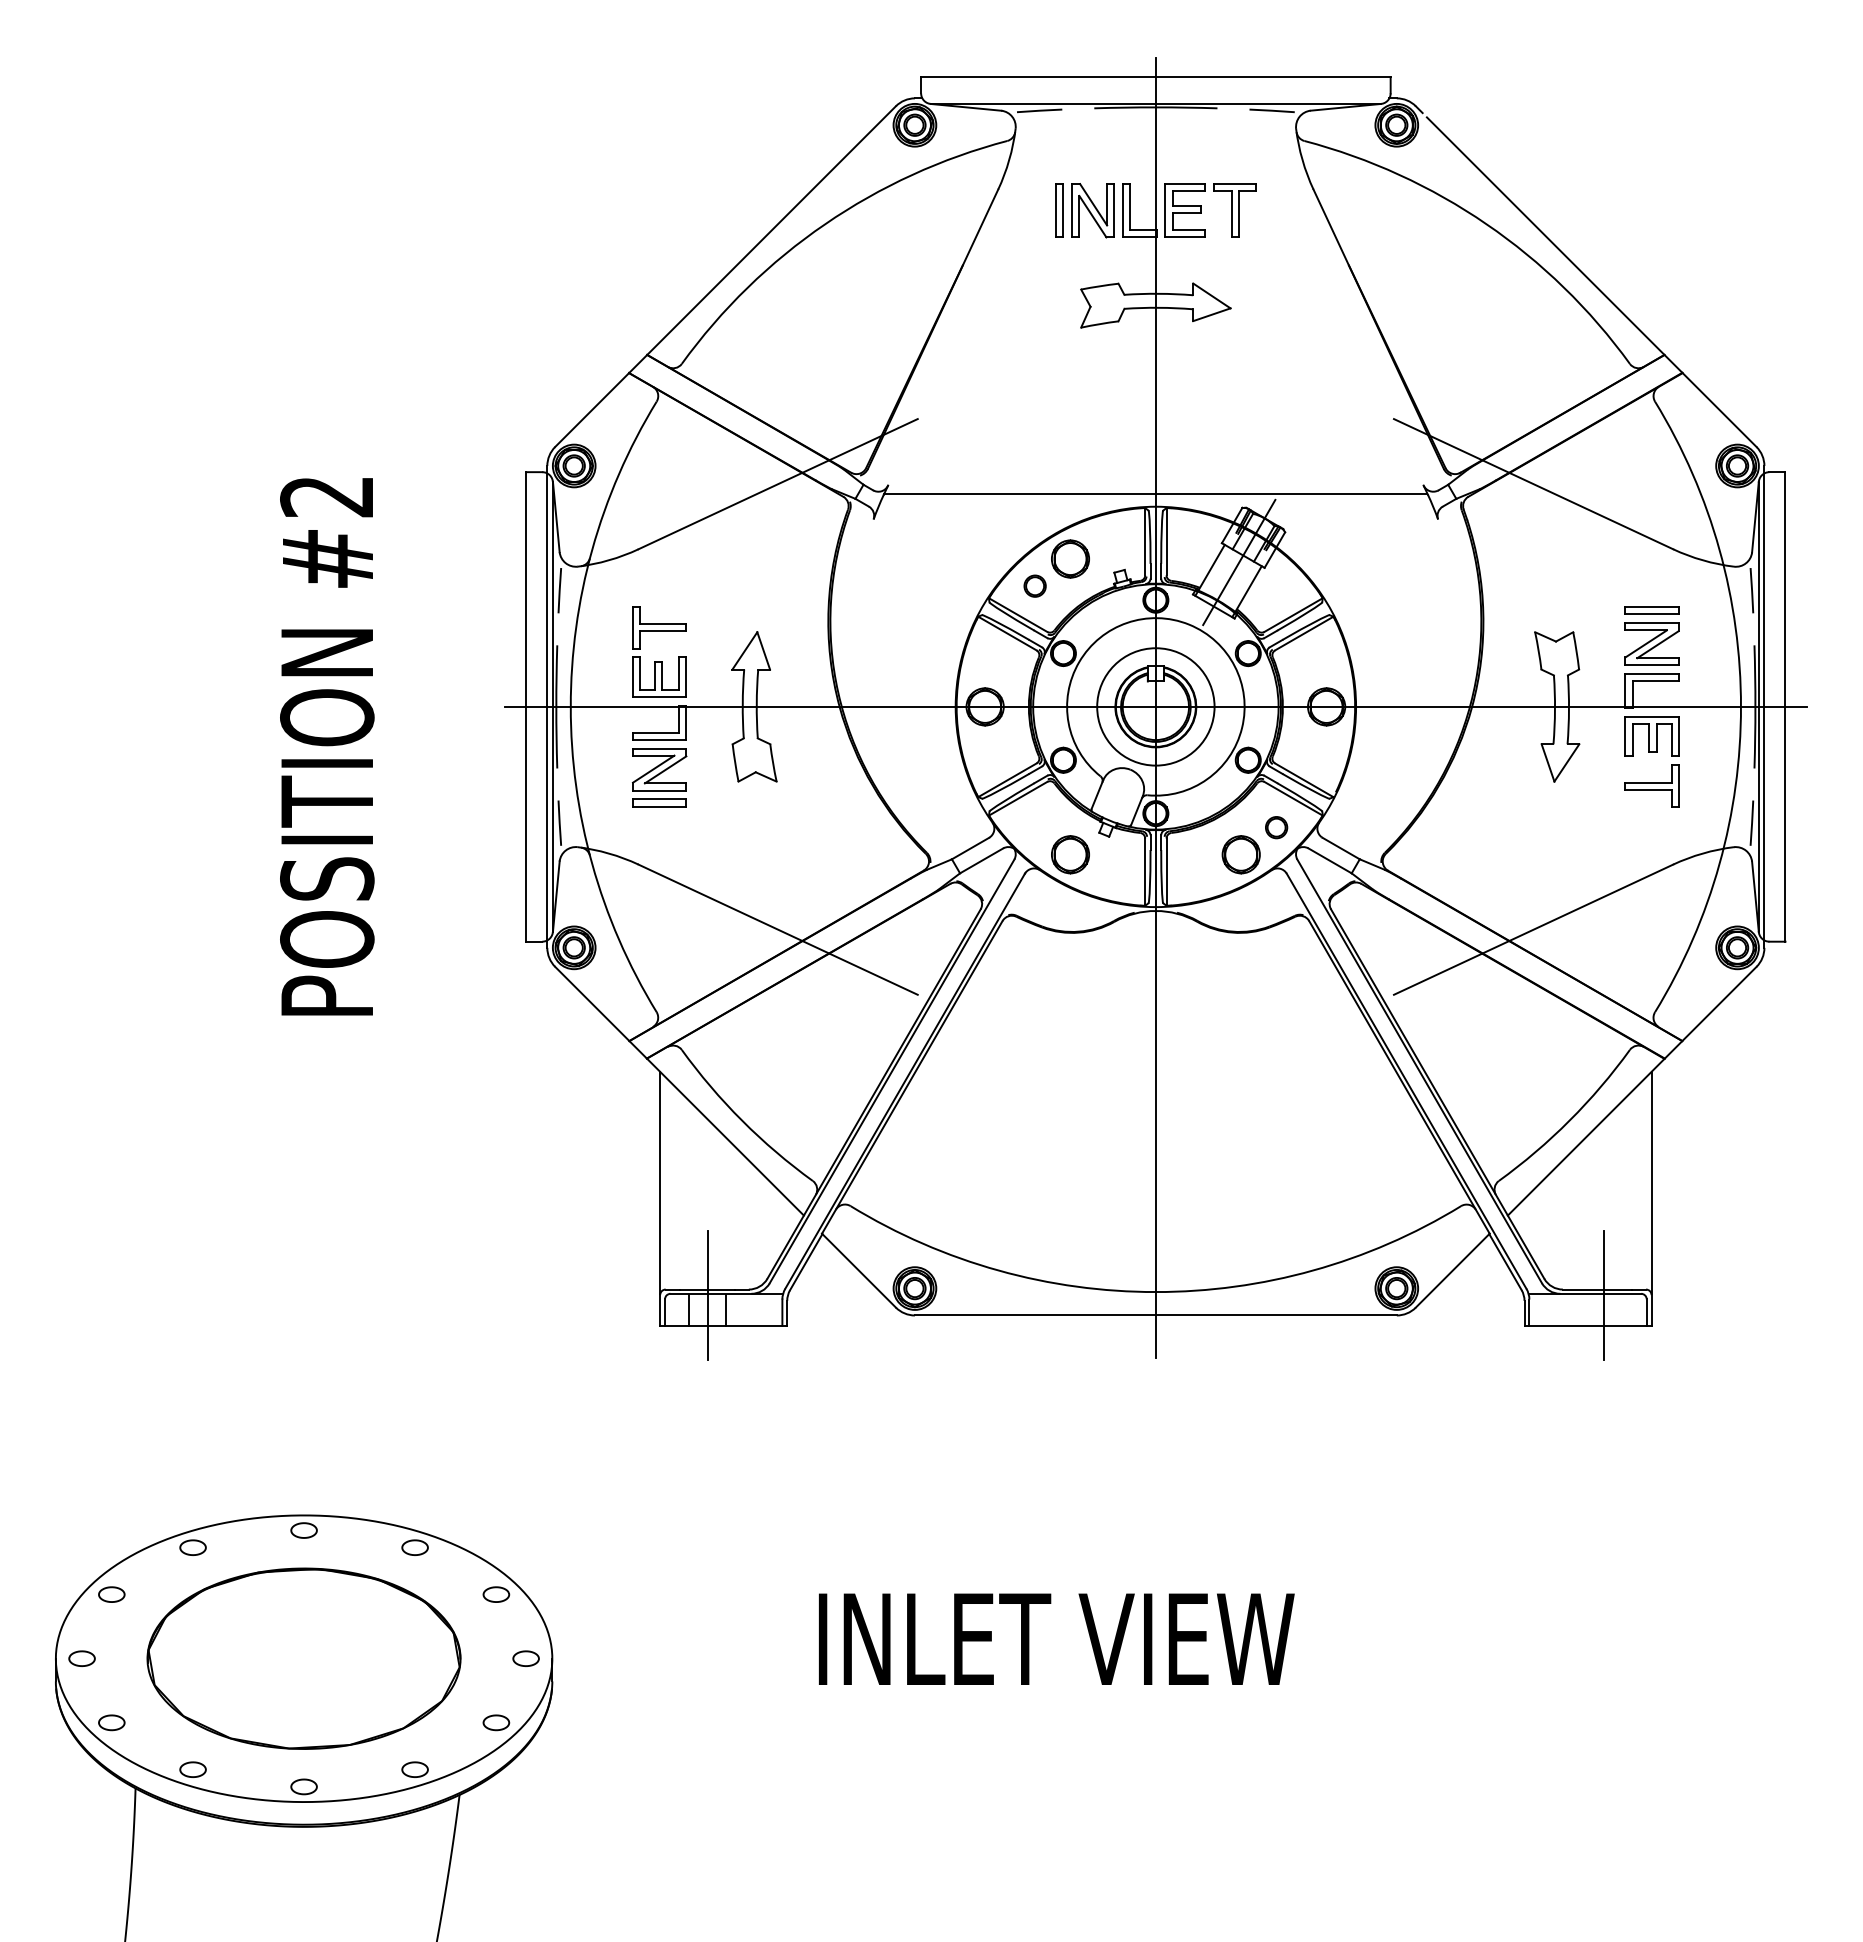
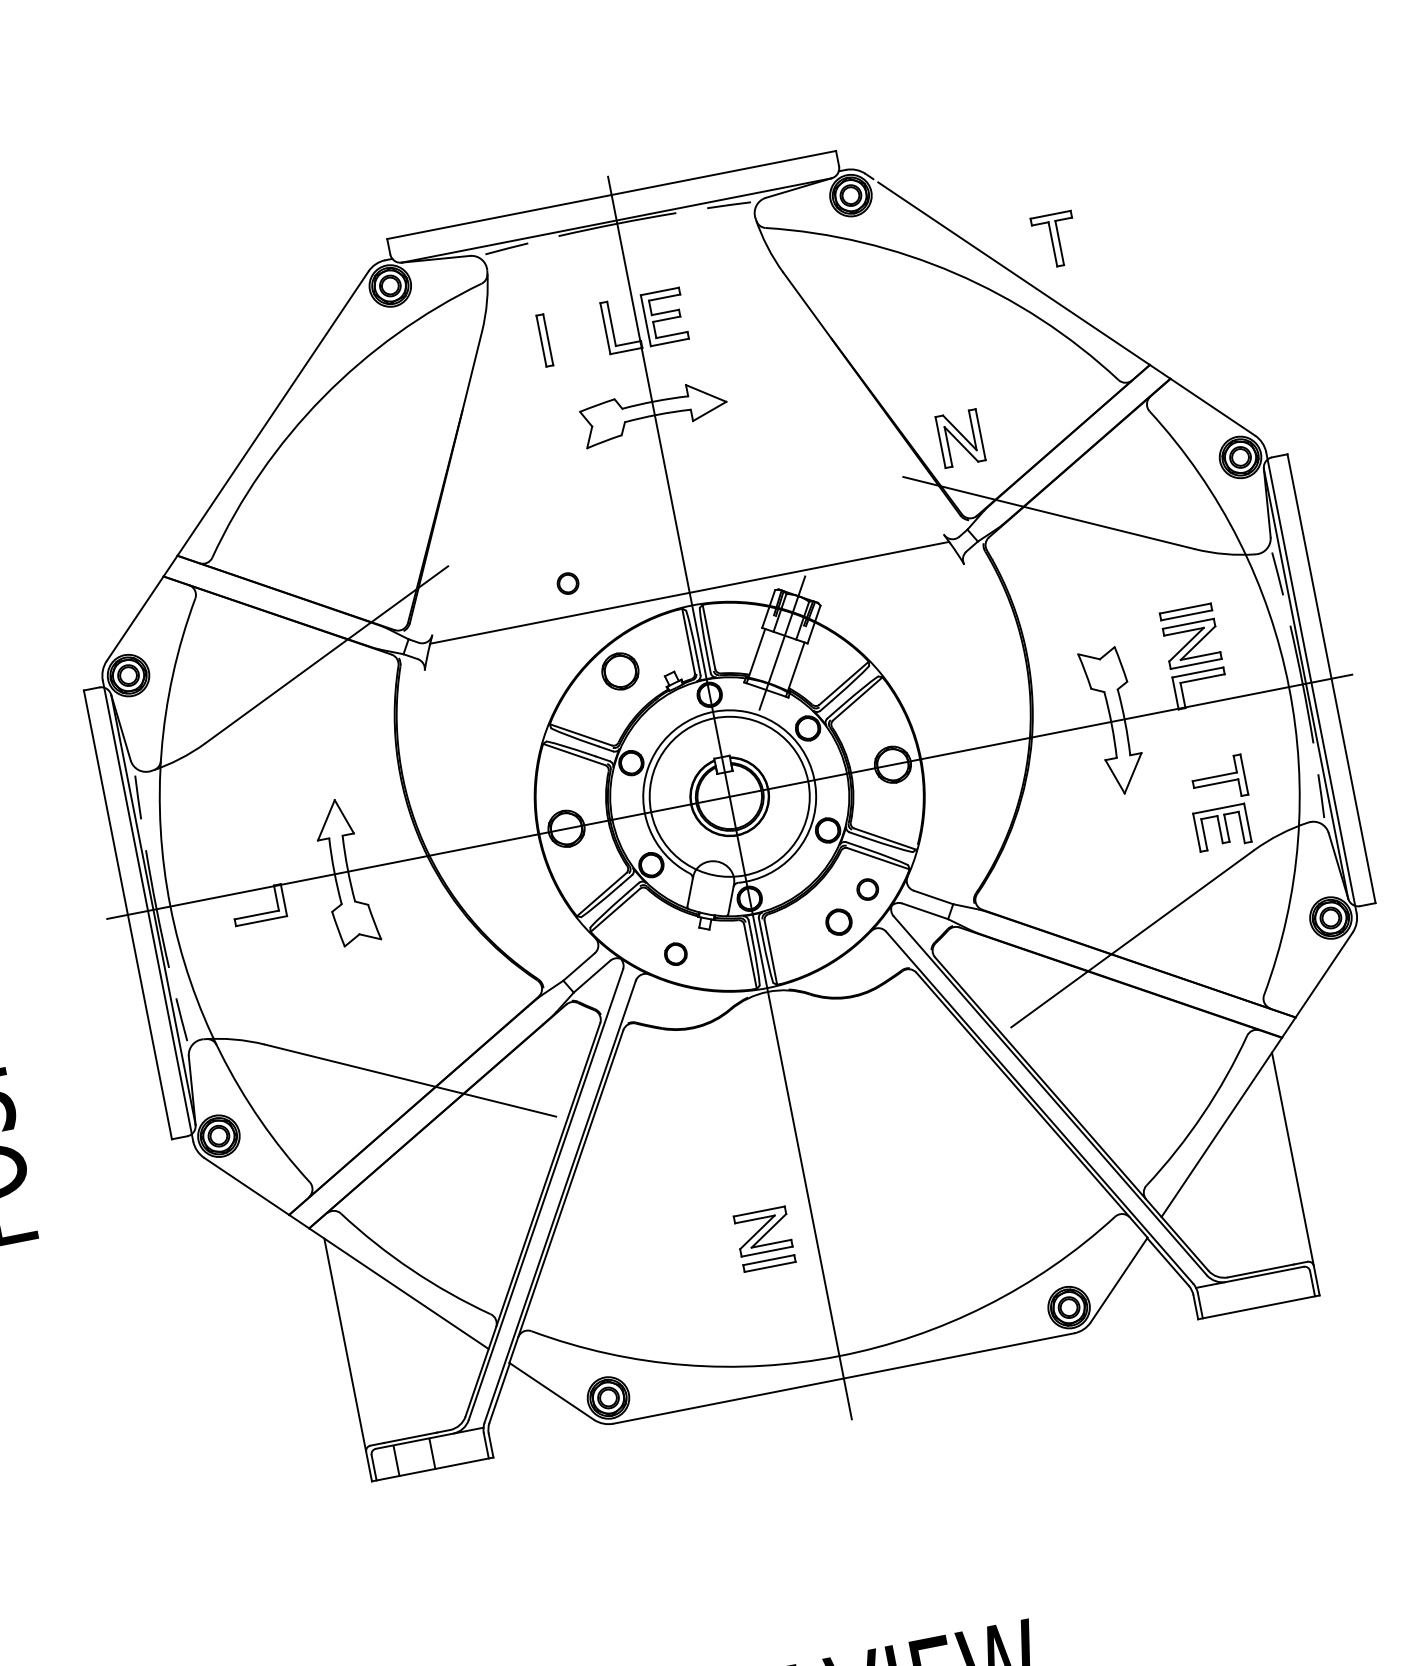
part: (1092, 210) -> (959, 438), moved
part: (1234, 210) -> (1054, 240), moved
part: (1034, 585) -> (567, 583), moved
part: (659, 661) -> (246, 846), removed
circle: (1155, 706) -> (729, 796), size x1.4
part: (1651, 736) -> (1221, 827), moved
part: (659, 777) -> (764, 1239), moved
part: (1070, 854) -> (675, 953), size x0.6
part: (1240, 854) -> (838, 922), size x0.7
line: (707, 1295) -> (411, 1443), removed
line: (1604, 1295) -> (1268, 1275), removed

